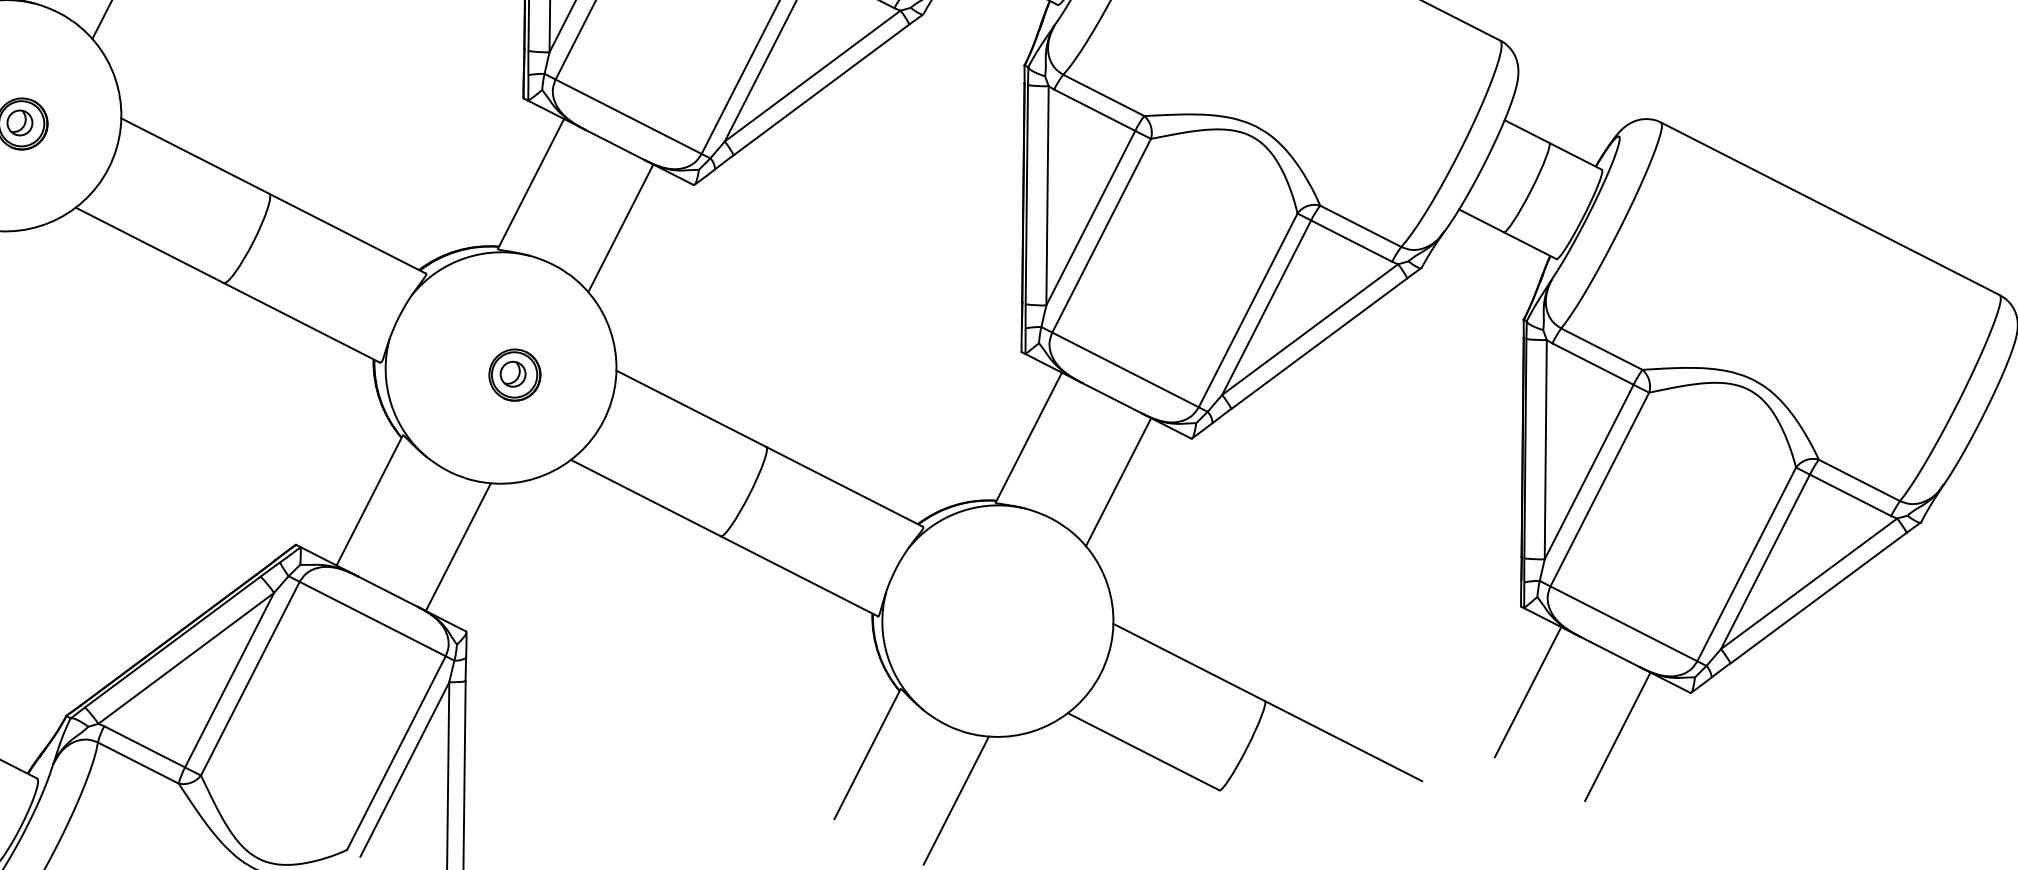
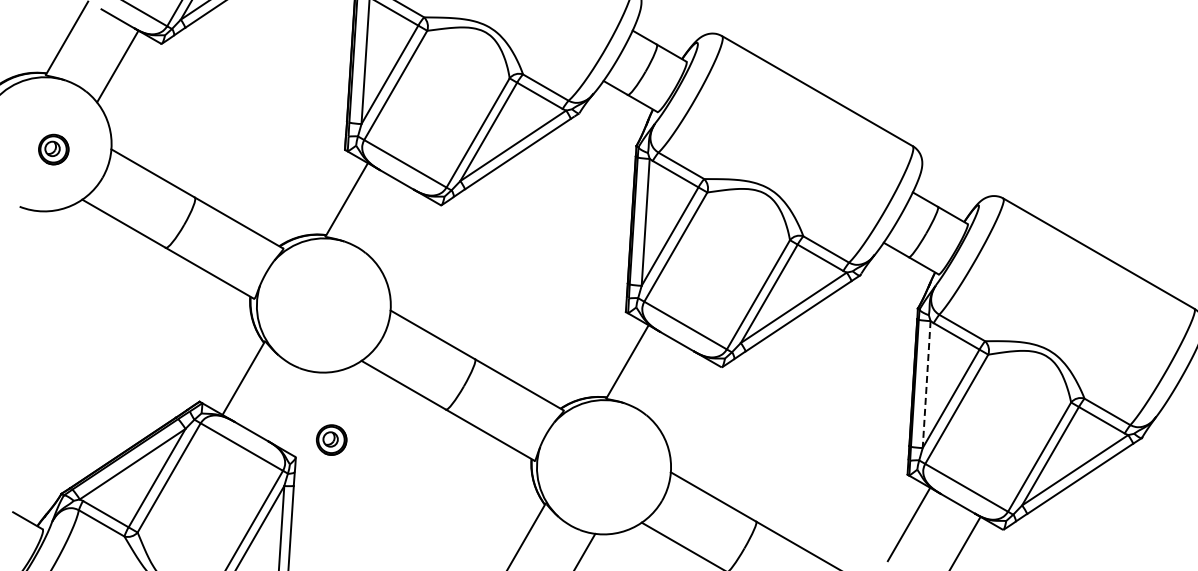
line: (620, 228) -> (397, 228), removed
part: (514, 374) -> (331, 439), moved
line: (1545, 449) -> (926, 384), solid -> dashed
line: (1119, 482) -> (678, 390), removed
line: (458, 548) -> (293, 408), removed

